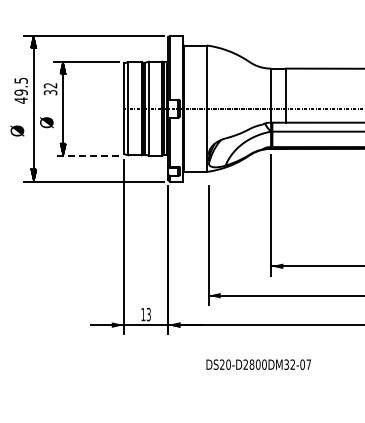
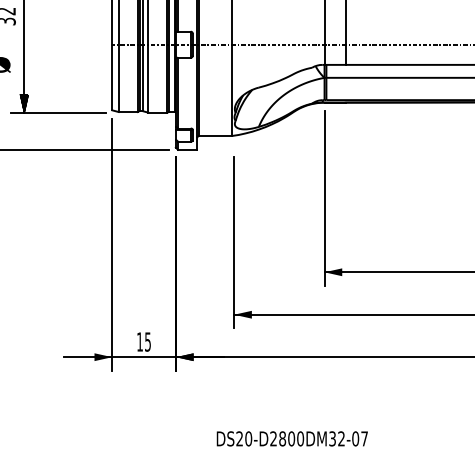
line: (86, 155) -> (57, 112), dashed -> solid
text: (148, 313) -> (147, 340), 13 -> 15
text: (258, 364) -> (291, 438), moved

